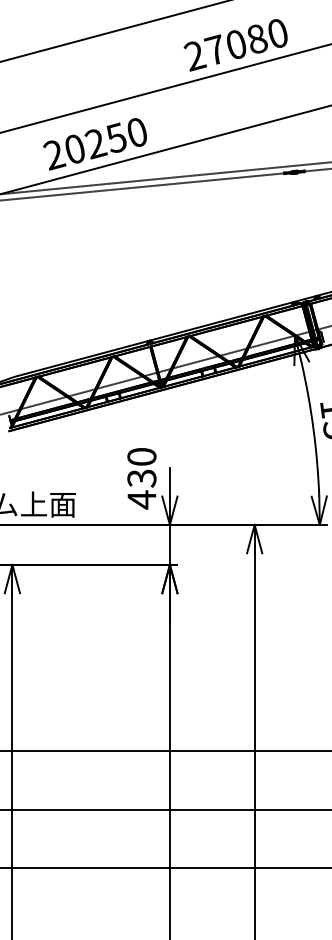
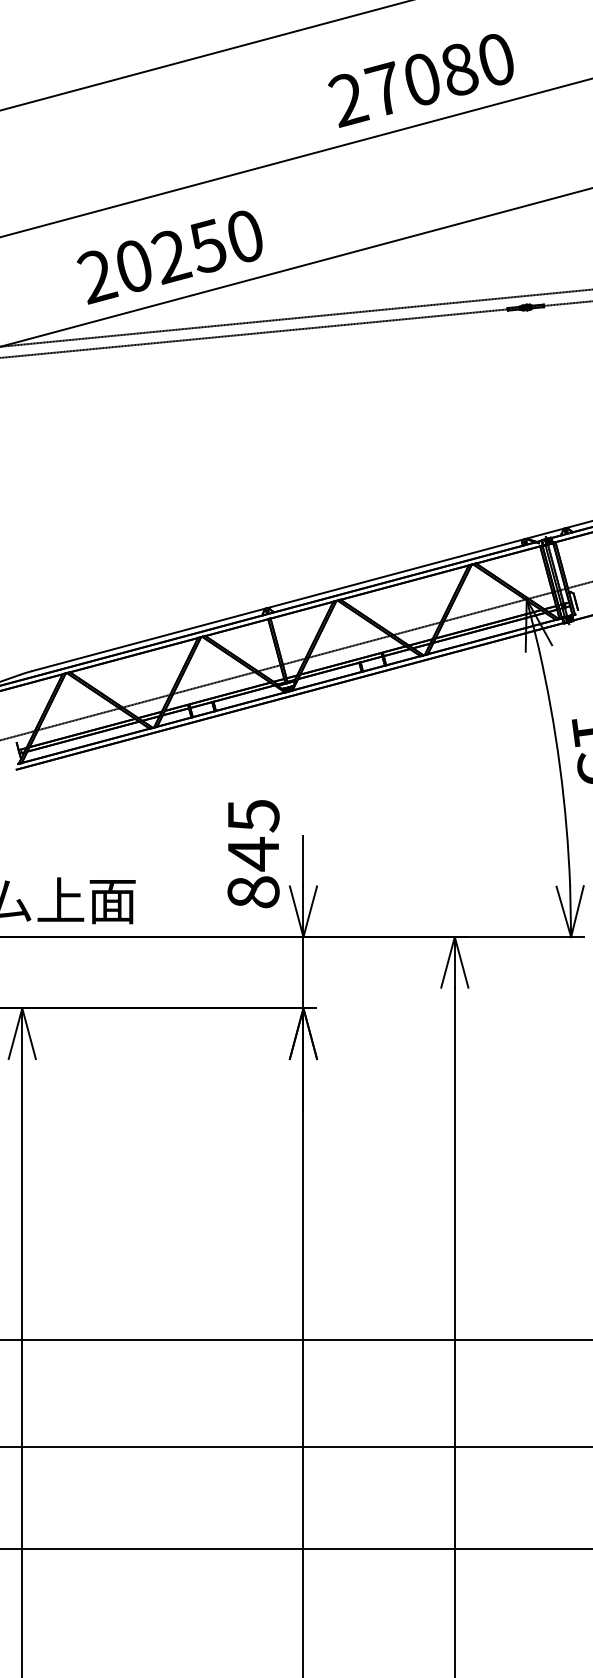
text: (141, 478) -> (252, 854), 430 -> 845

